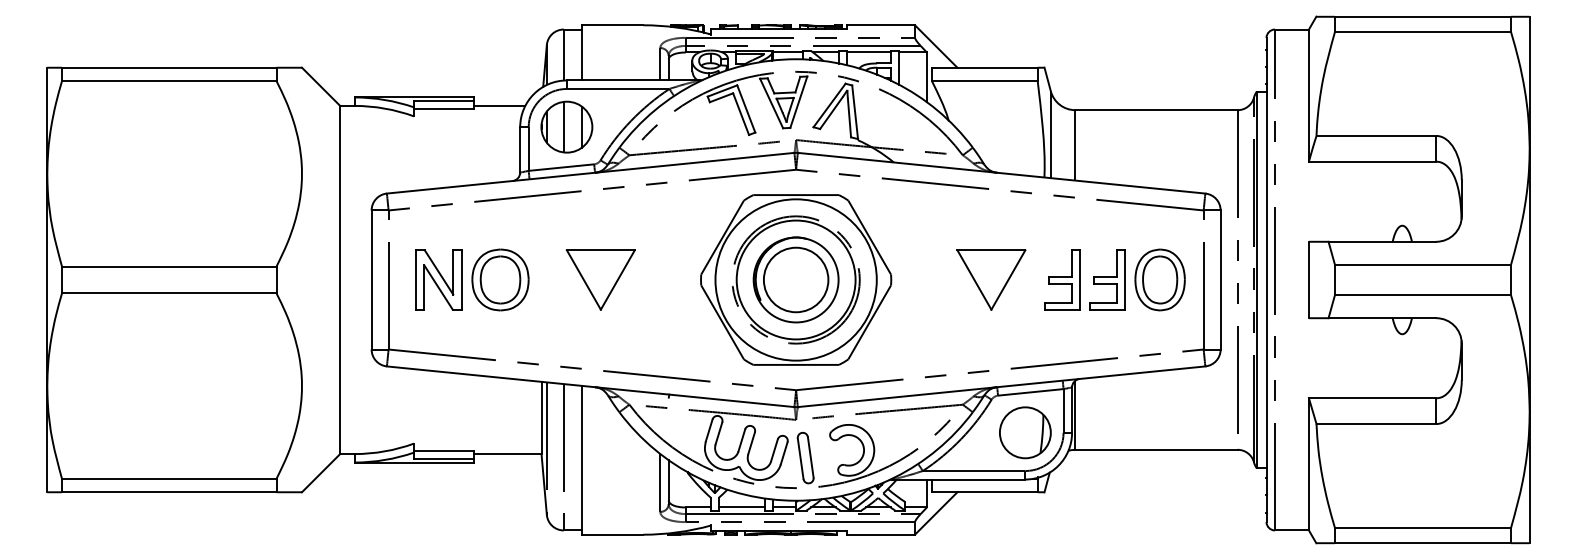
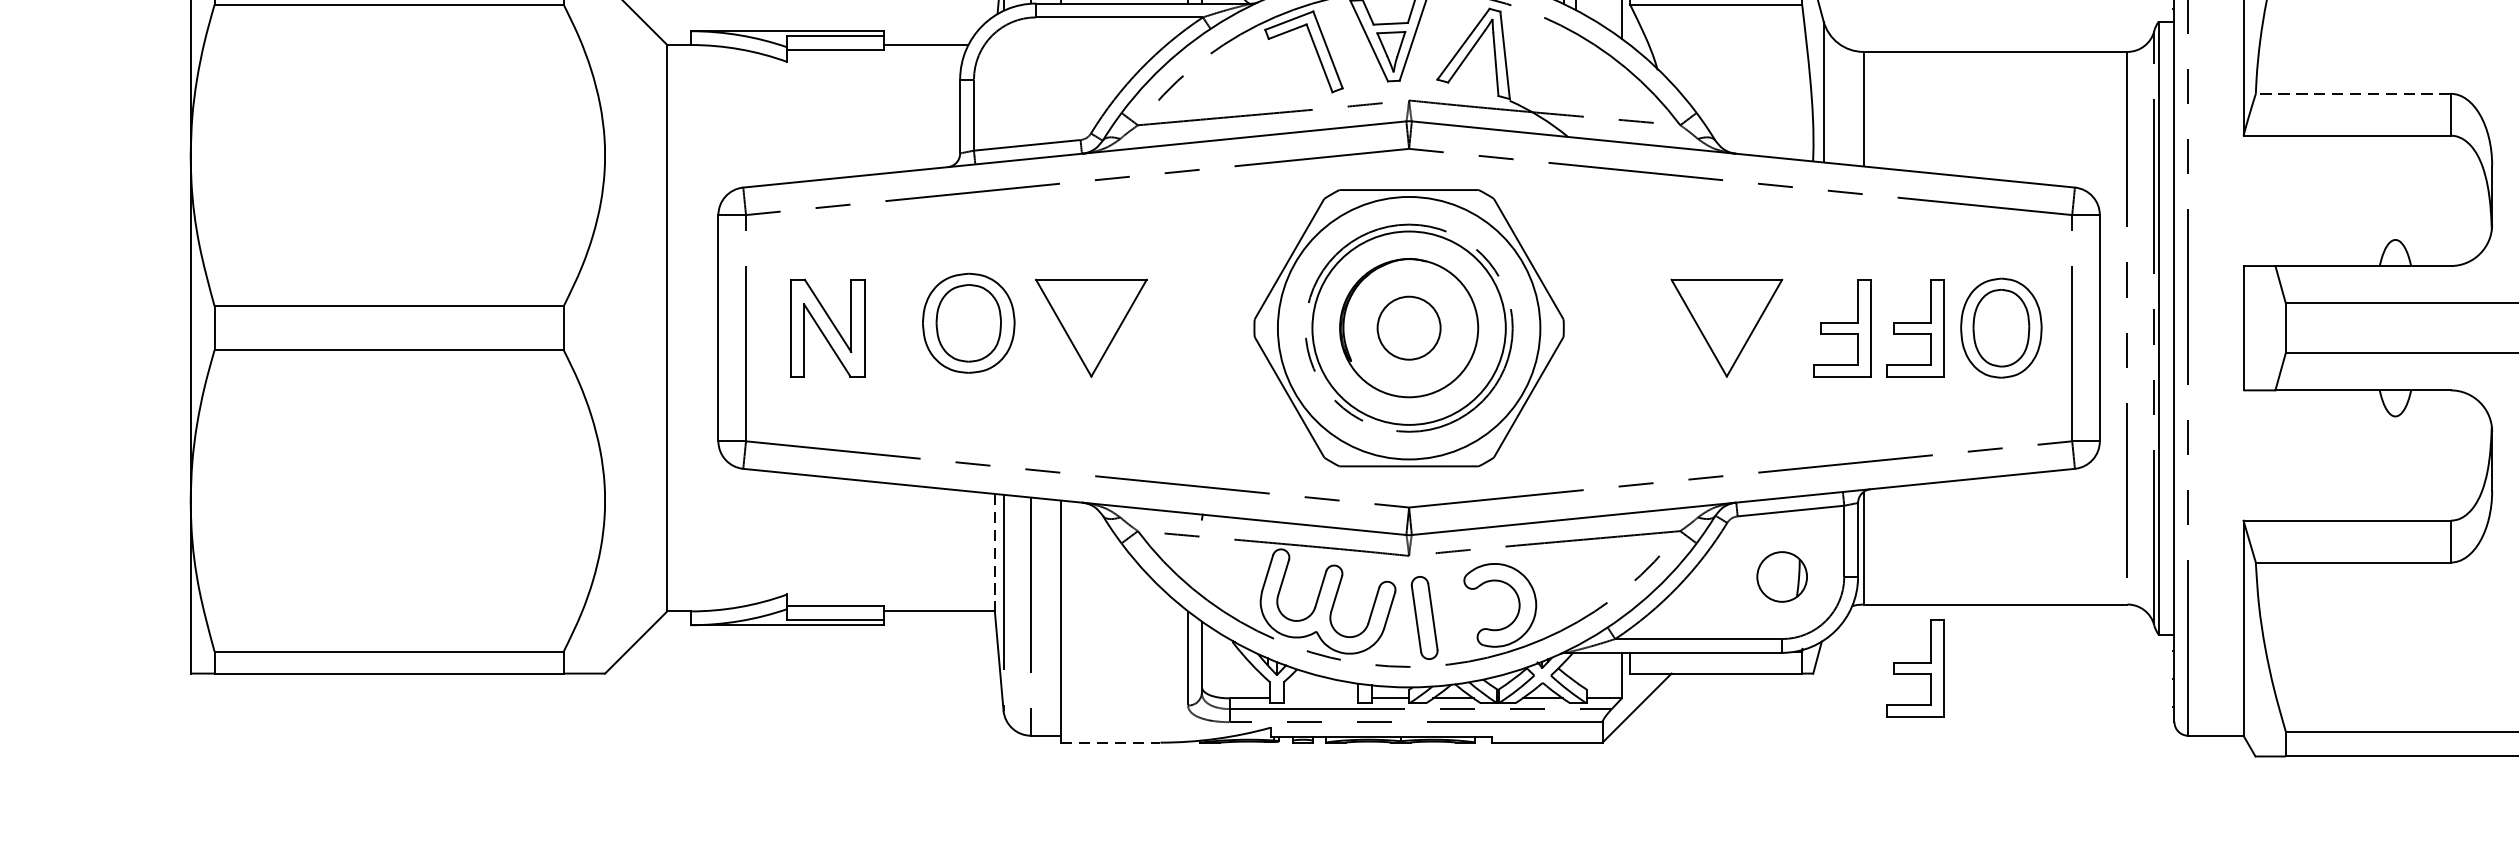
part: (566, 126) -> (1035, 78), removed
line: (1376, 135) -> (2353, 93), solid -> dashed
part: (500, 279) -> (968, 322), moved
circle: (795, 279) -> (1408, 327), size x0.6
line: (541, 418) -> (994, 553), solid -> dashed
part: (1025, 432) -> (1782, 576), size x0.6
part: (1107, 488) -> (1915, 667), added
line: (741, 507) -> (1320, 698), removed
line: (612, 534) -> (1110, 742), solid -> dashed

